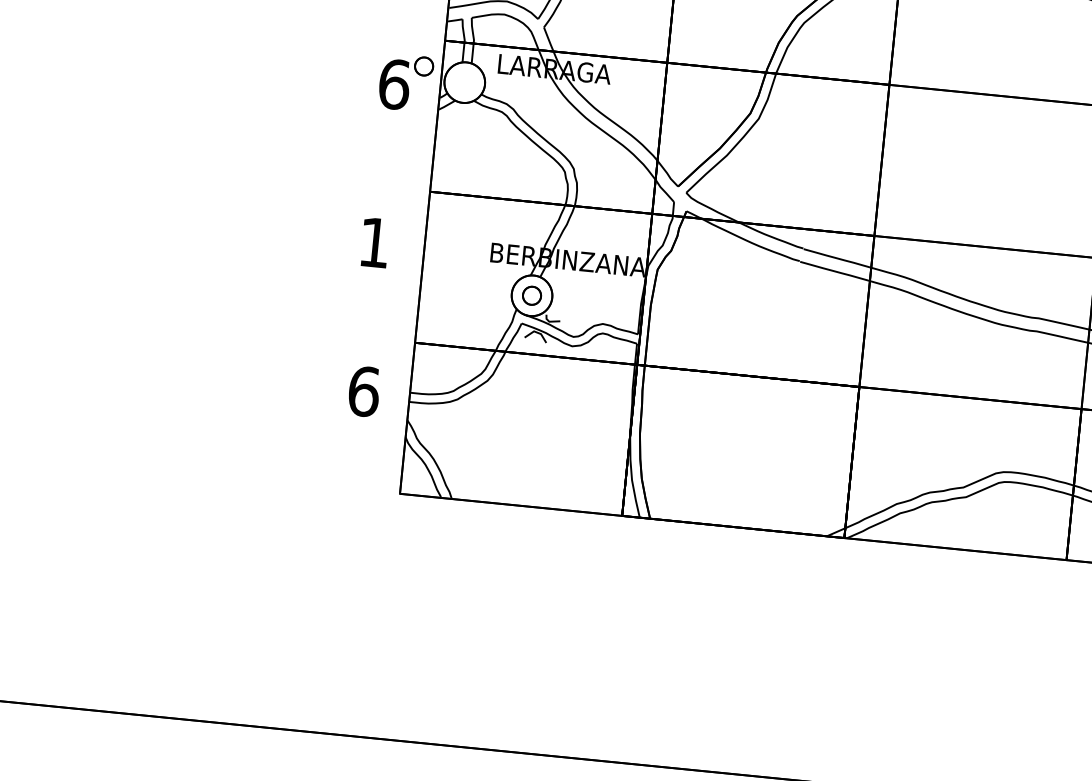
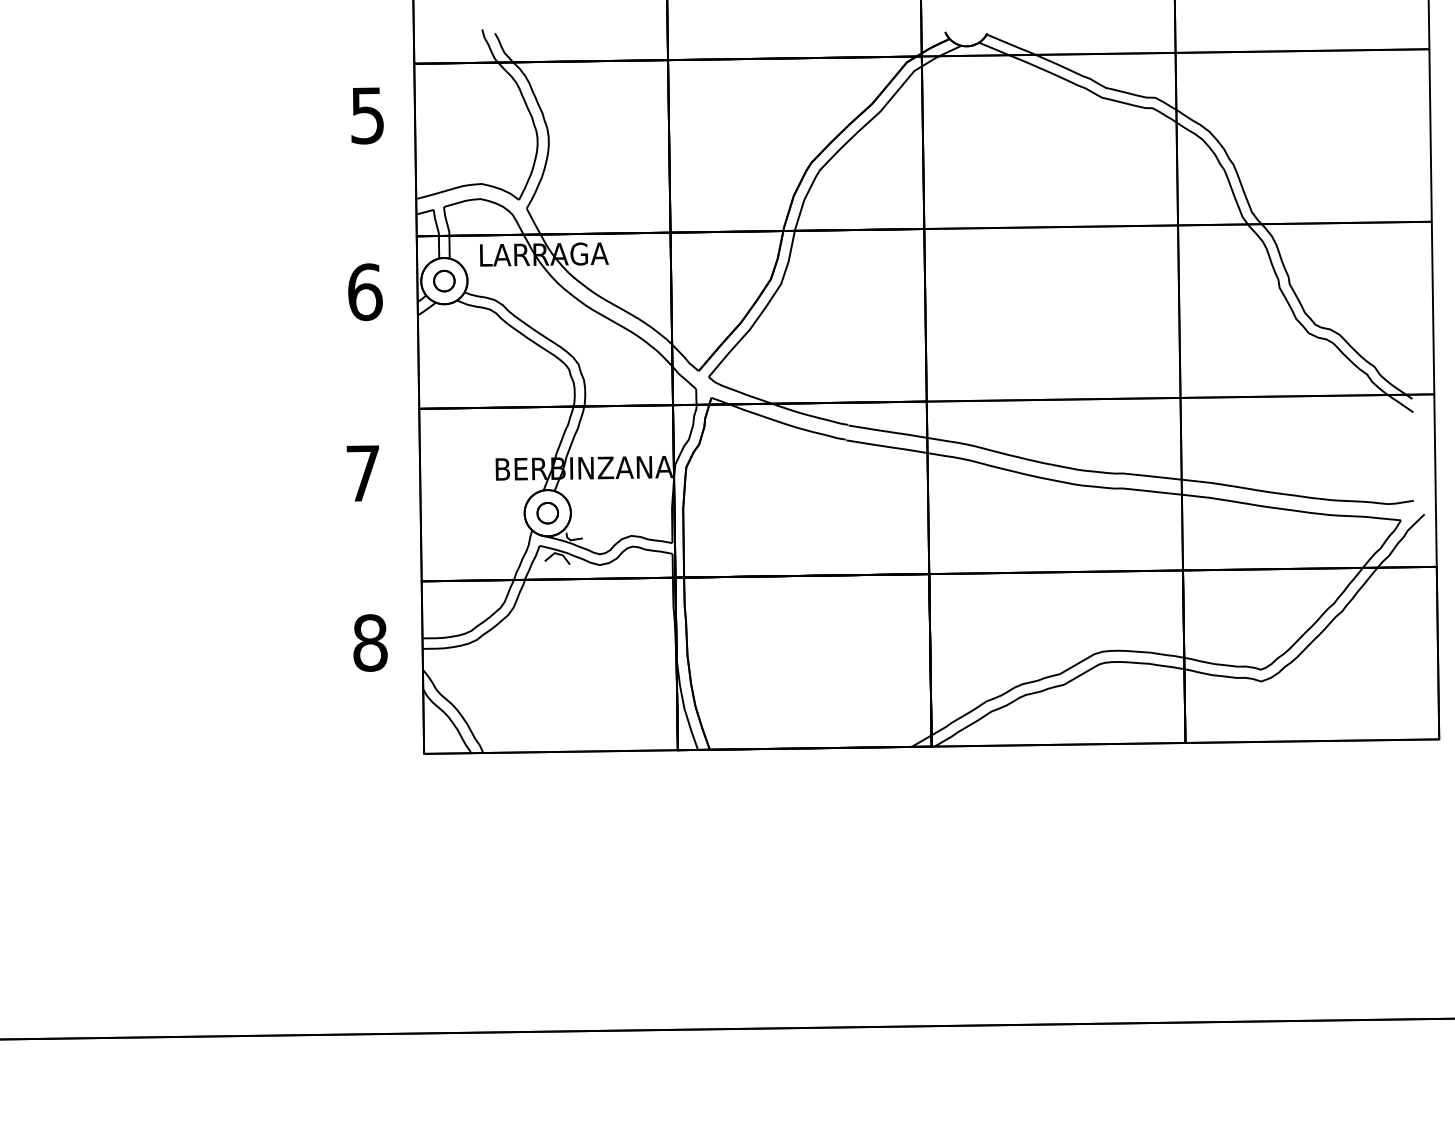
part: (424, 65) -> (444, 280), moved
text: (374, 242) -> (362, 473), 1 -> 7
text: (364, 391) -> (370, 642), 6 -> 8

